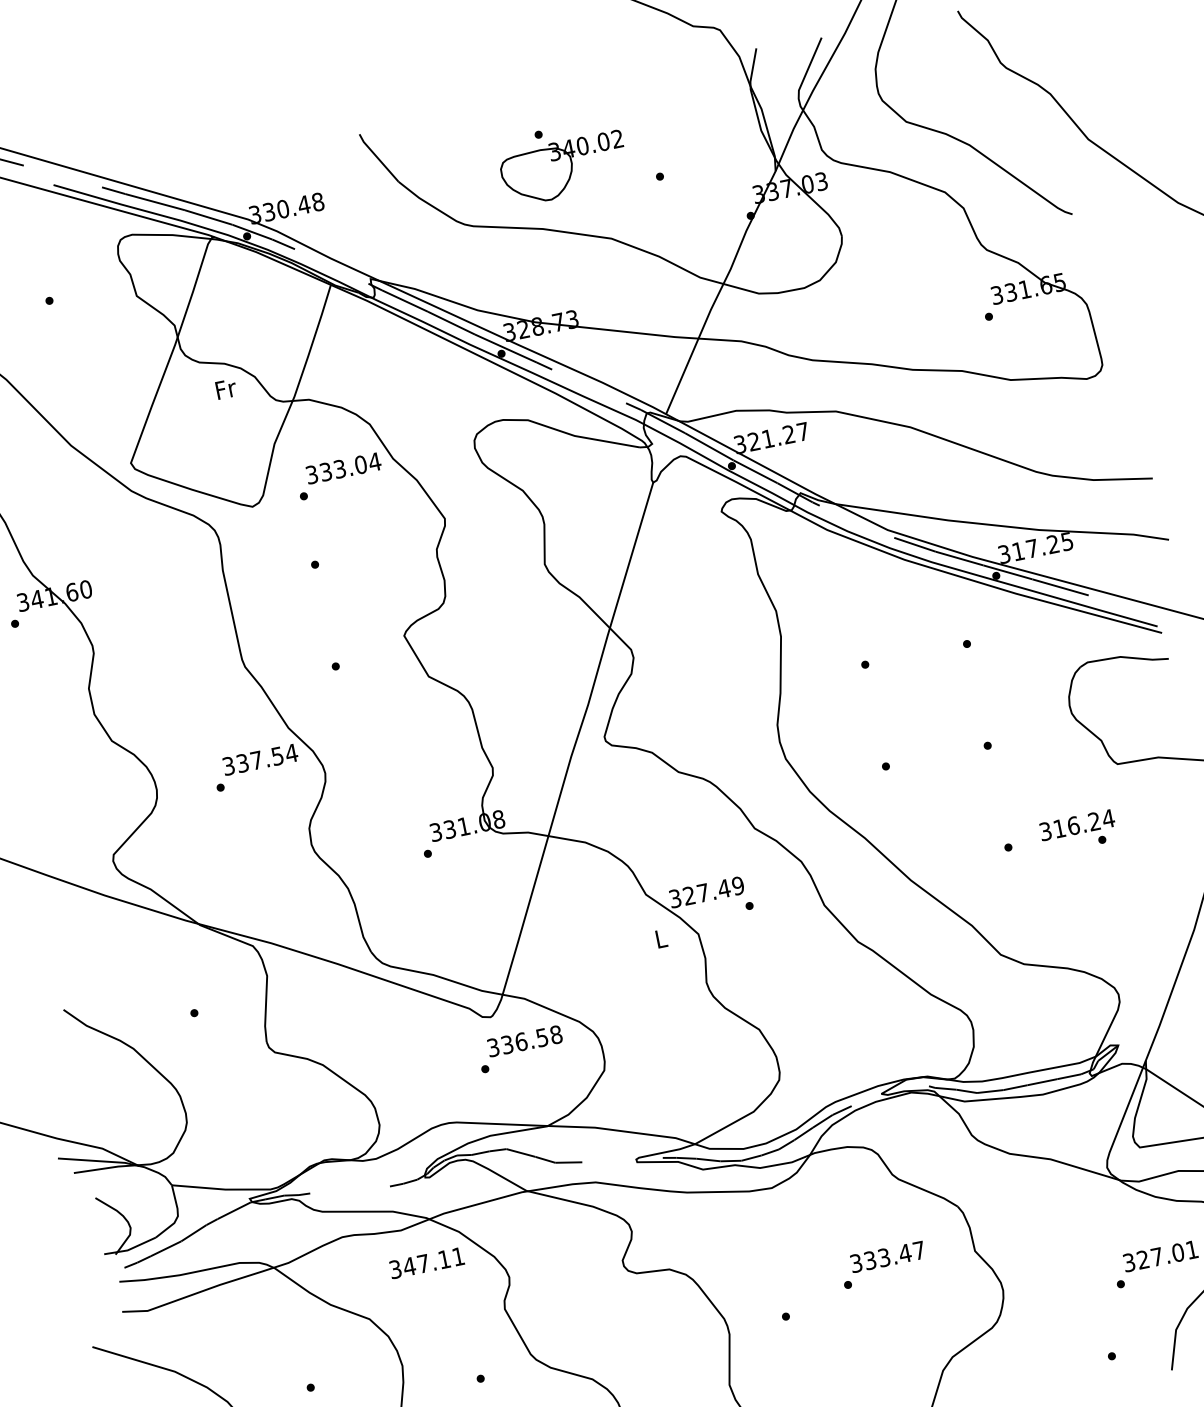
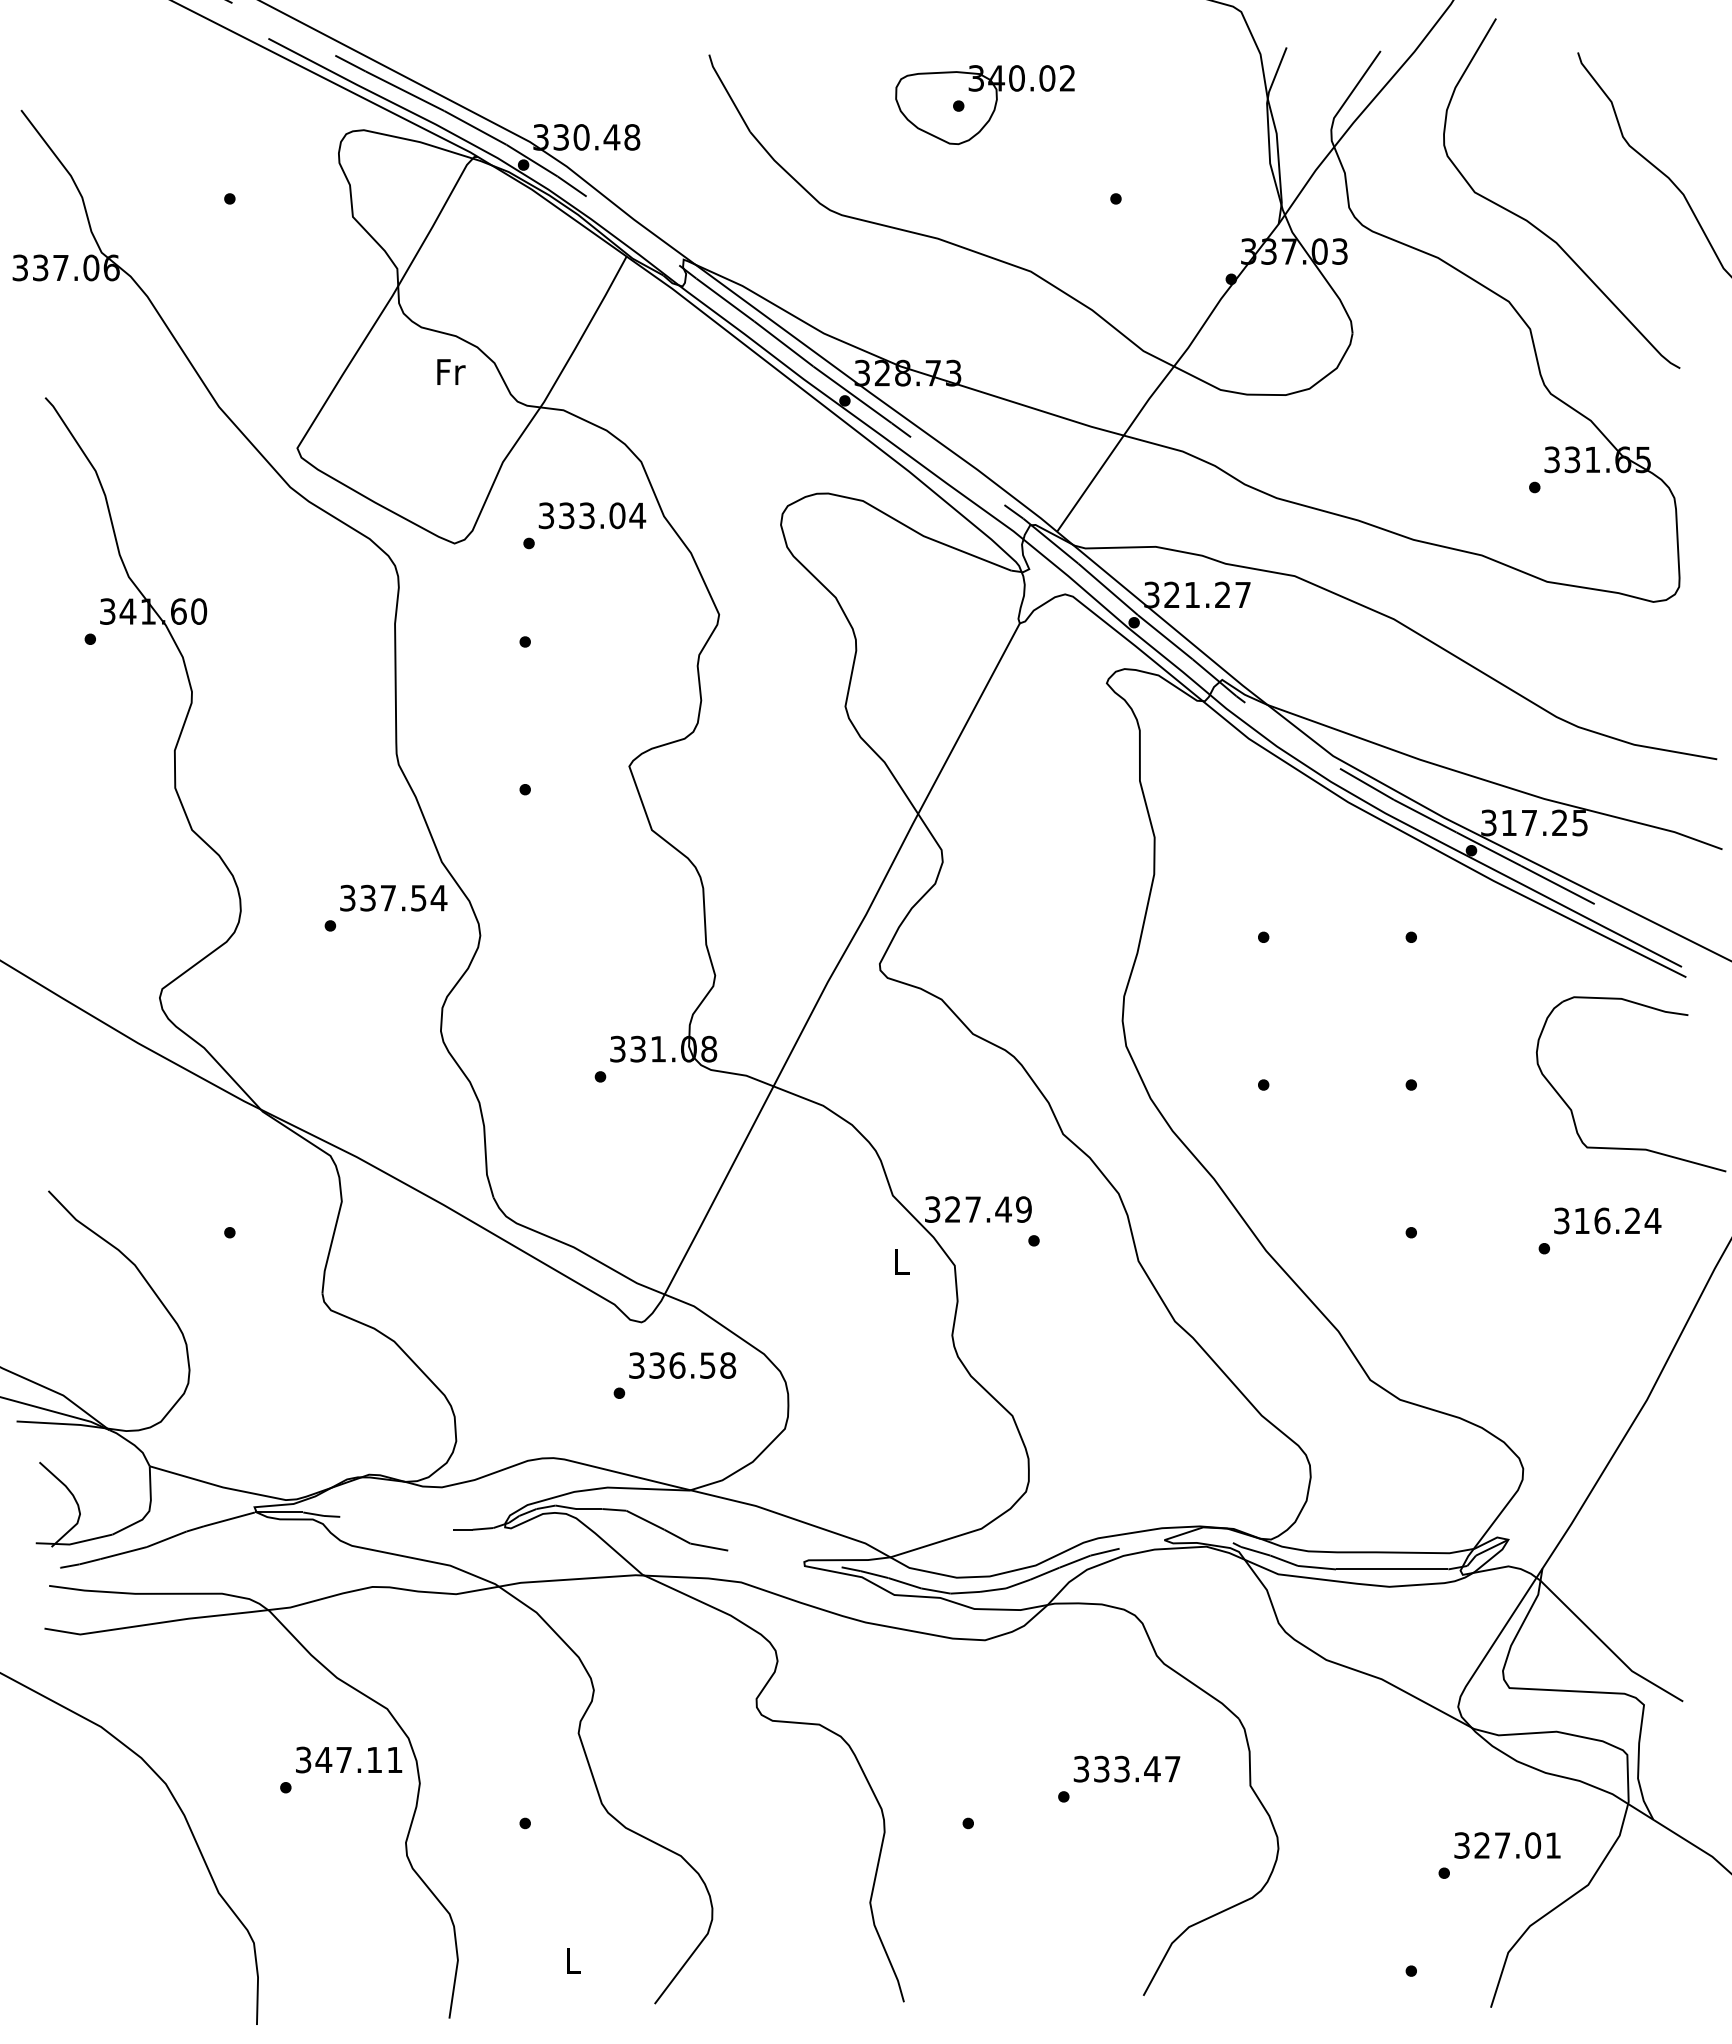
part: (564, 169) -> (984, 105), moved
text: (1077, 824) -> (1607, 1220), moved
text: (427, 1262) -> (349, 1759), moved

